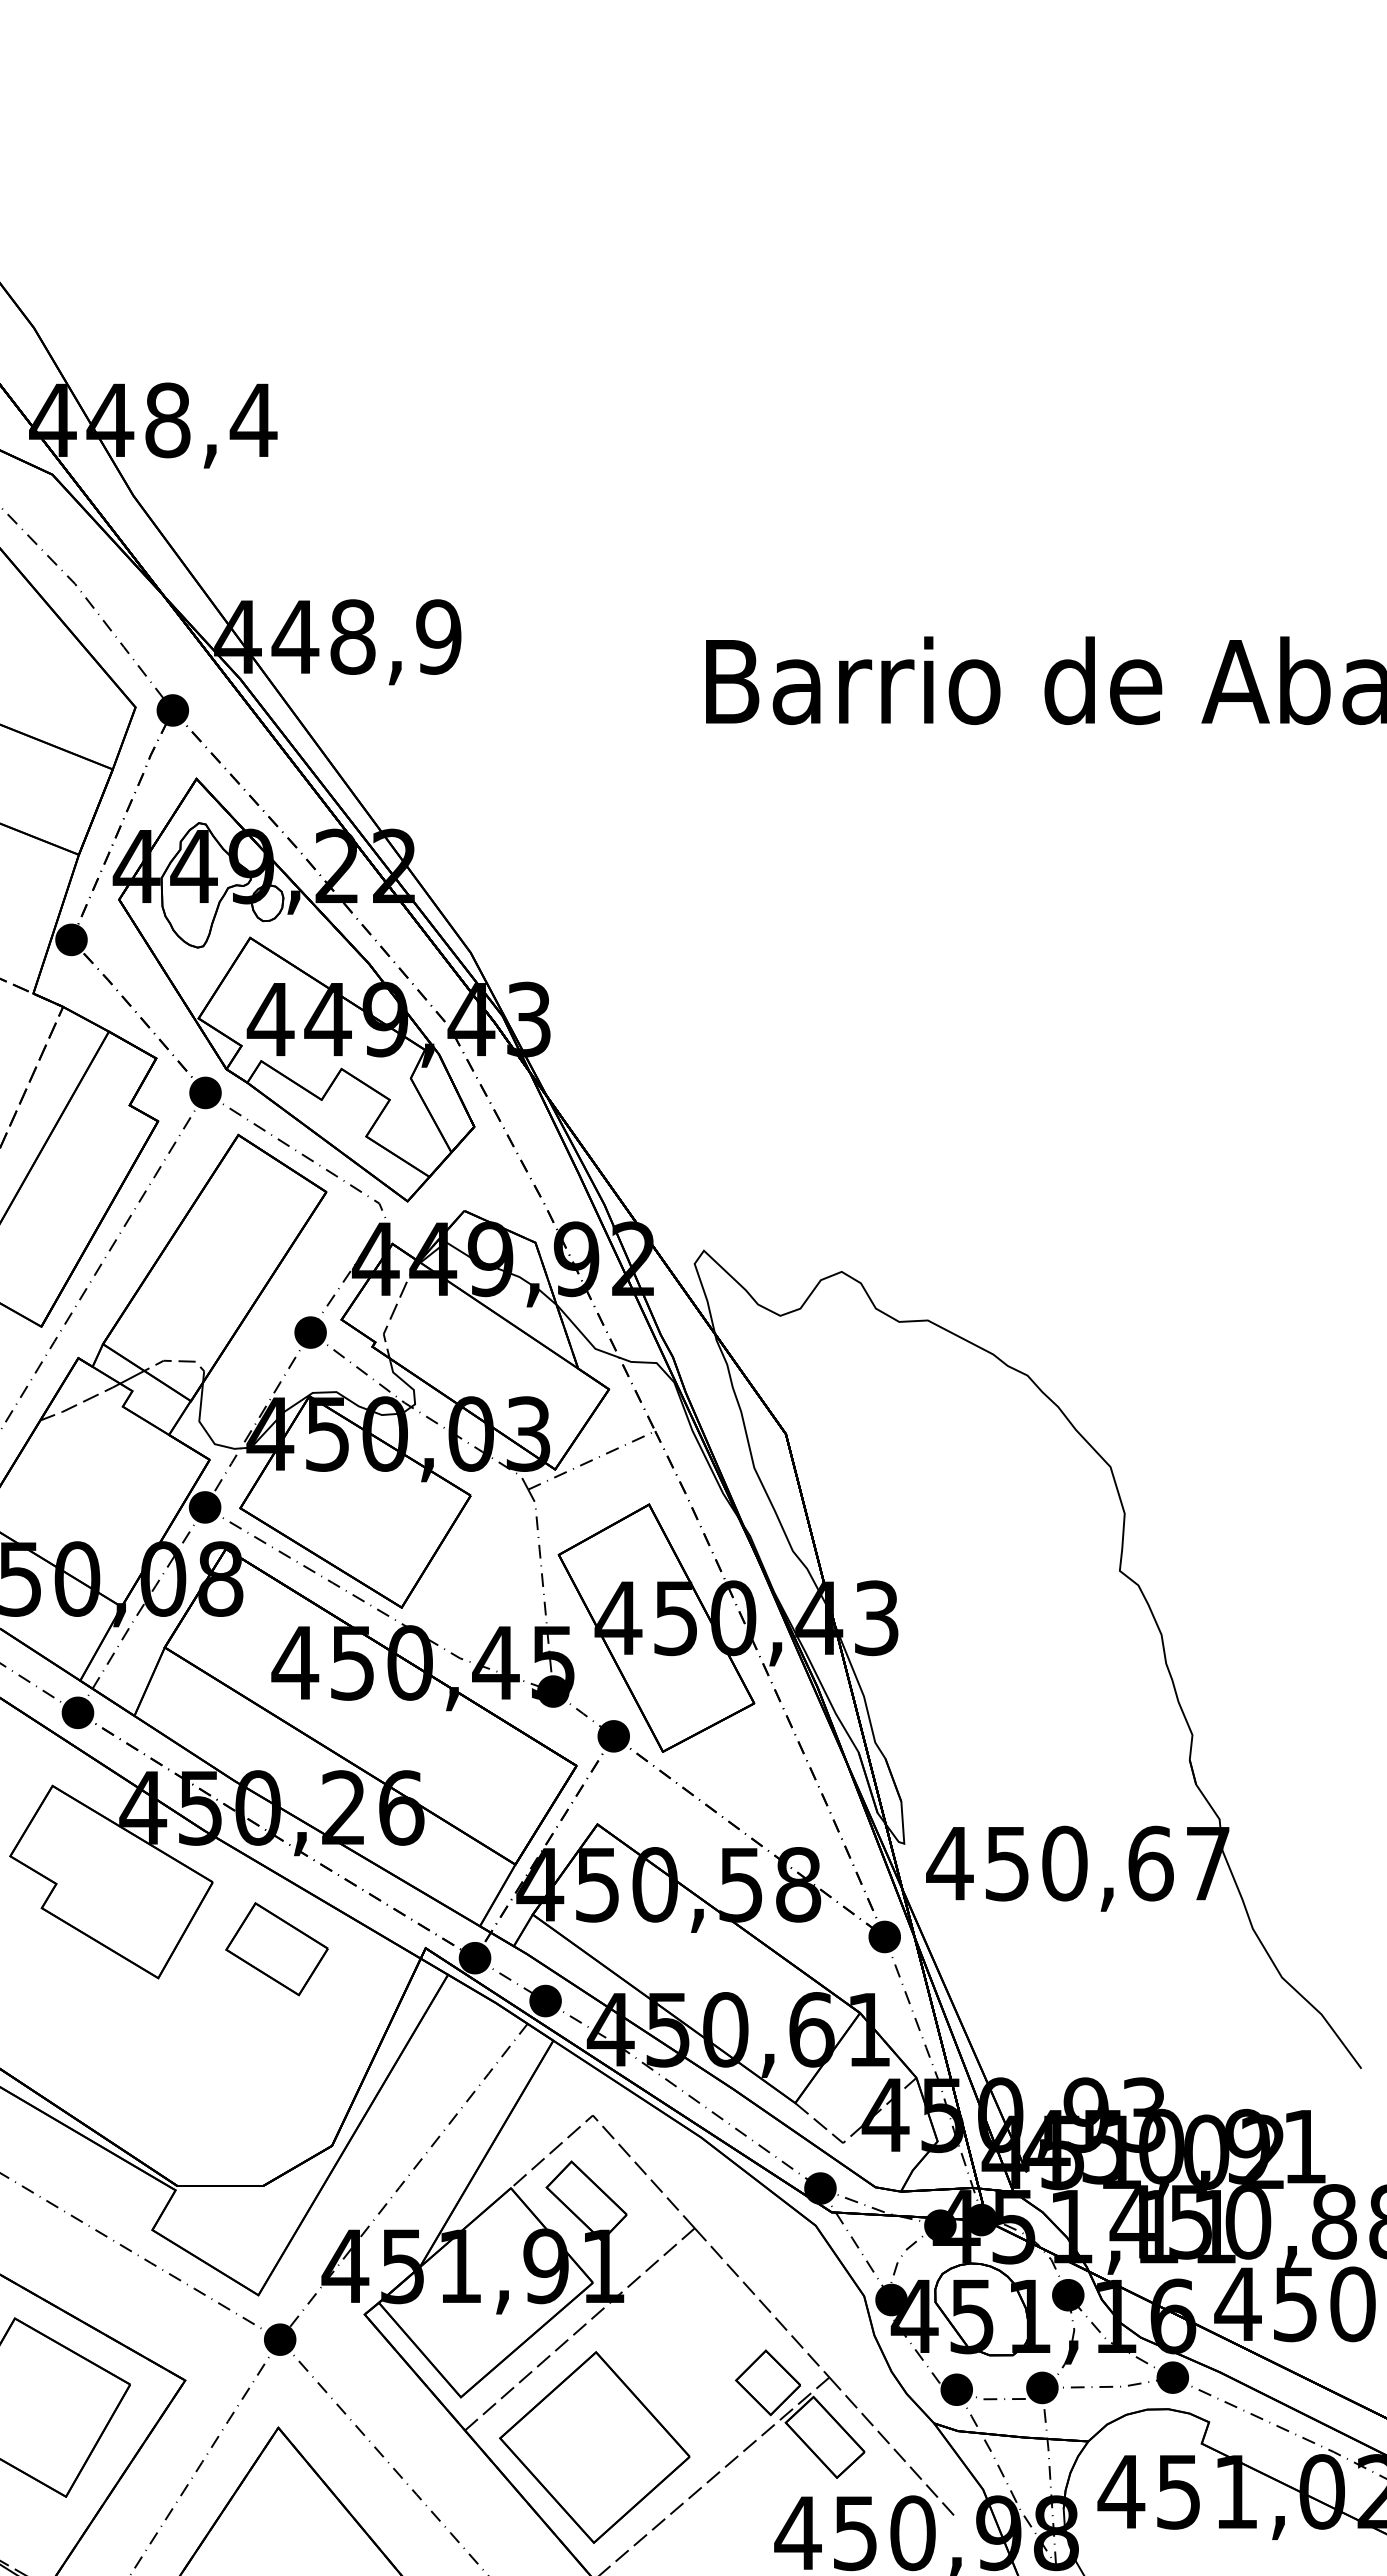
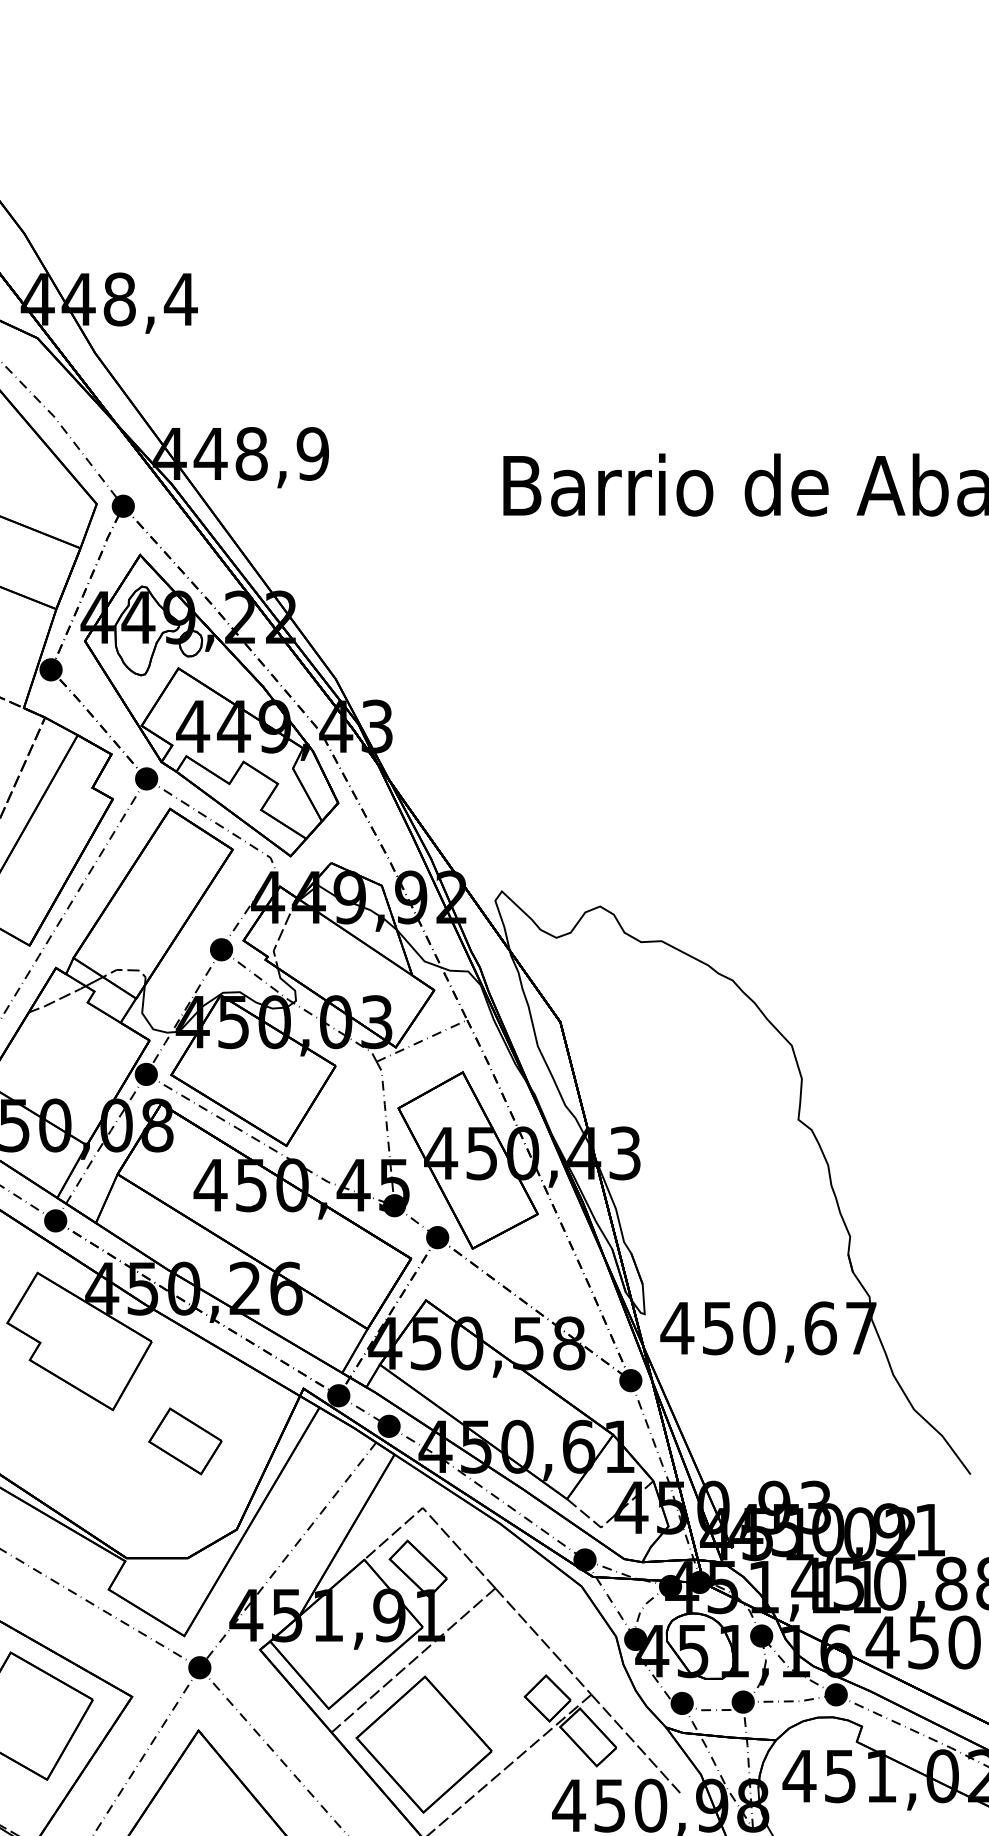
part: (276, 1949) -> (185, 1441), moved

